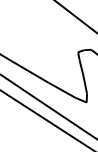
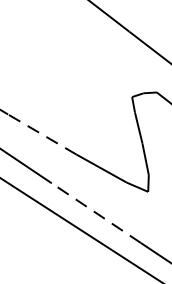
line: (29, 71) -> (40, 133), solid -> dashed
line: (58, 113) -> (95, 212), solid -> dashed

